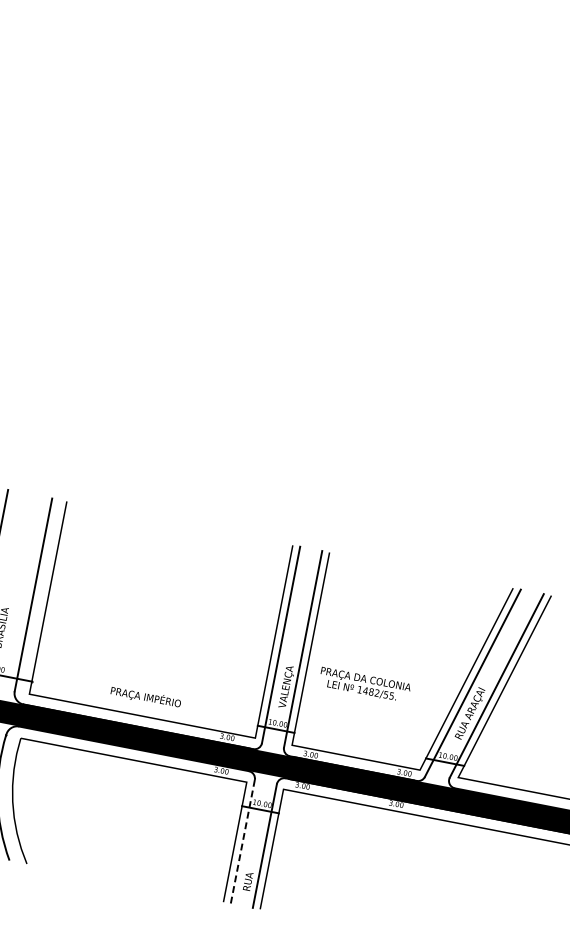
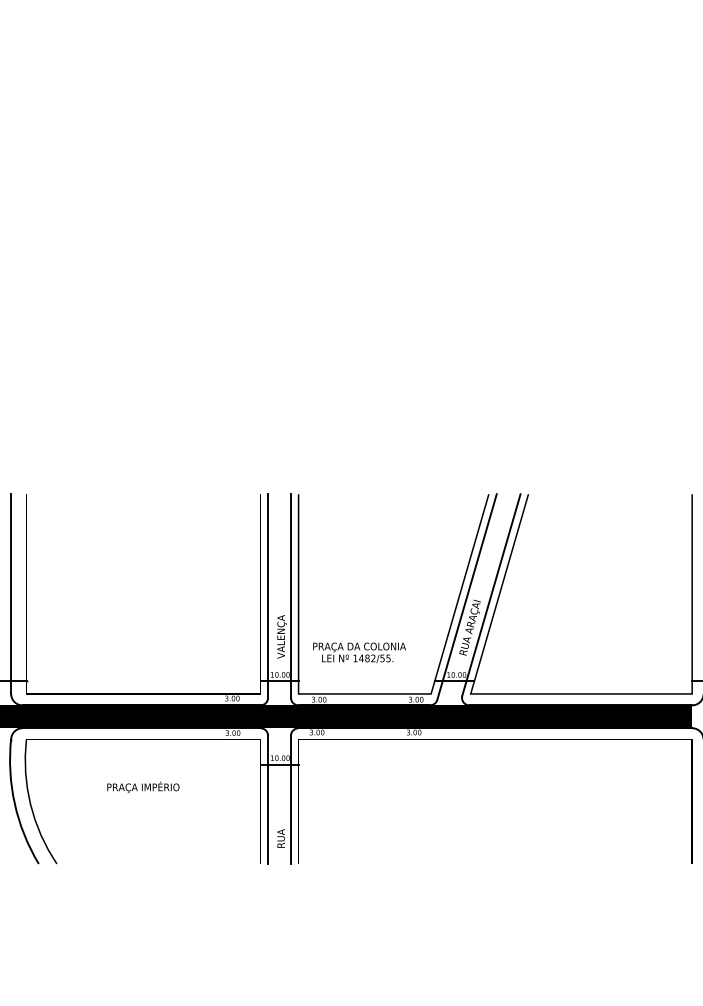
text: (364, 684) -> (359, 652), moved
text: (146, 697) -> (143, 787), moved
line: (243, 842) -> (268, 800), dashed -> solid

